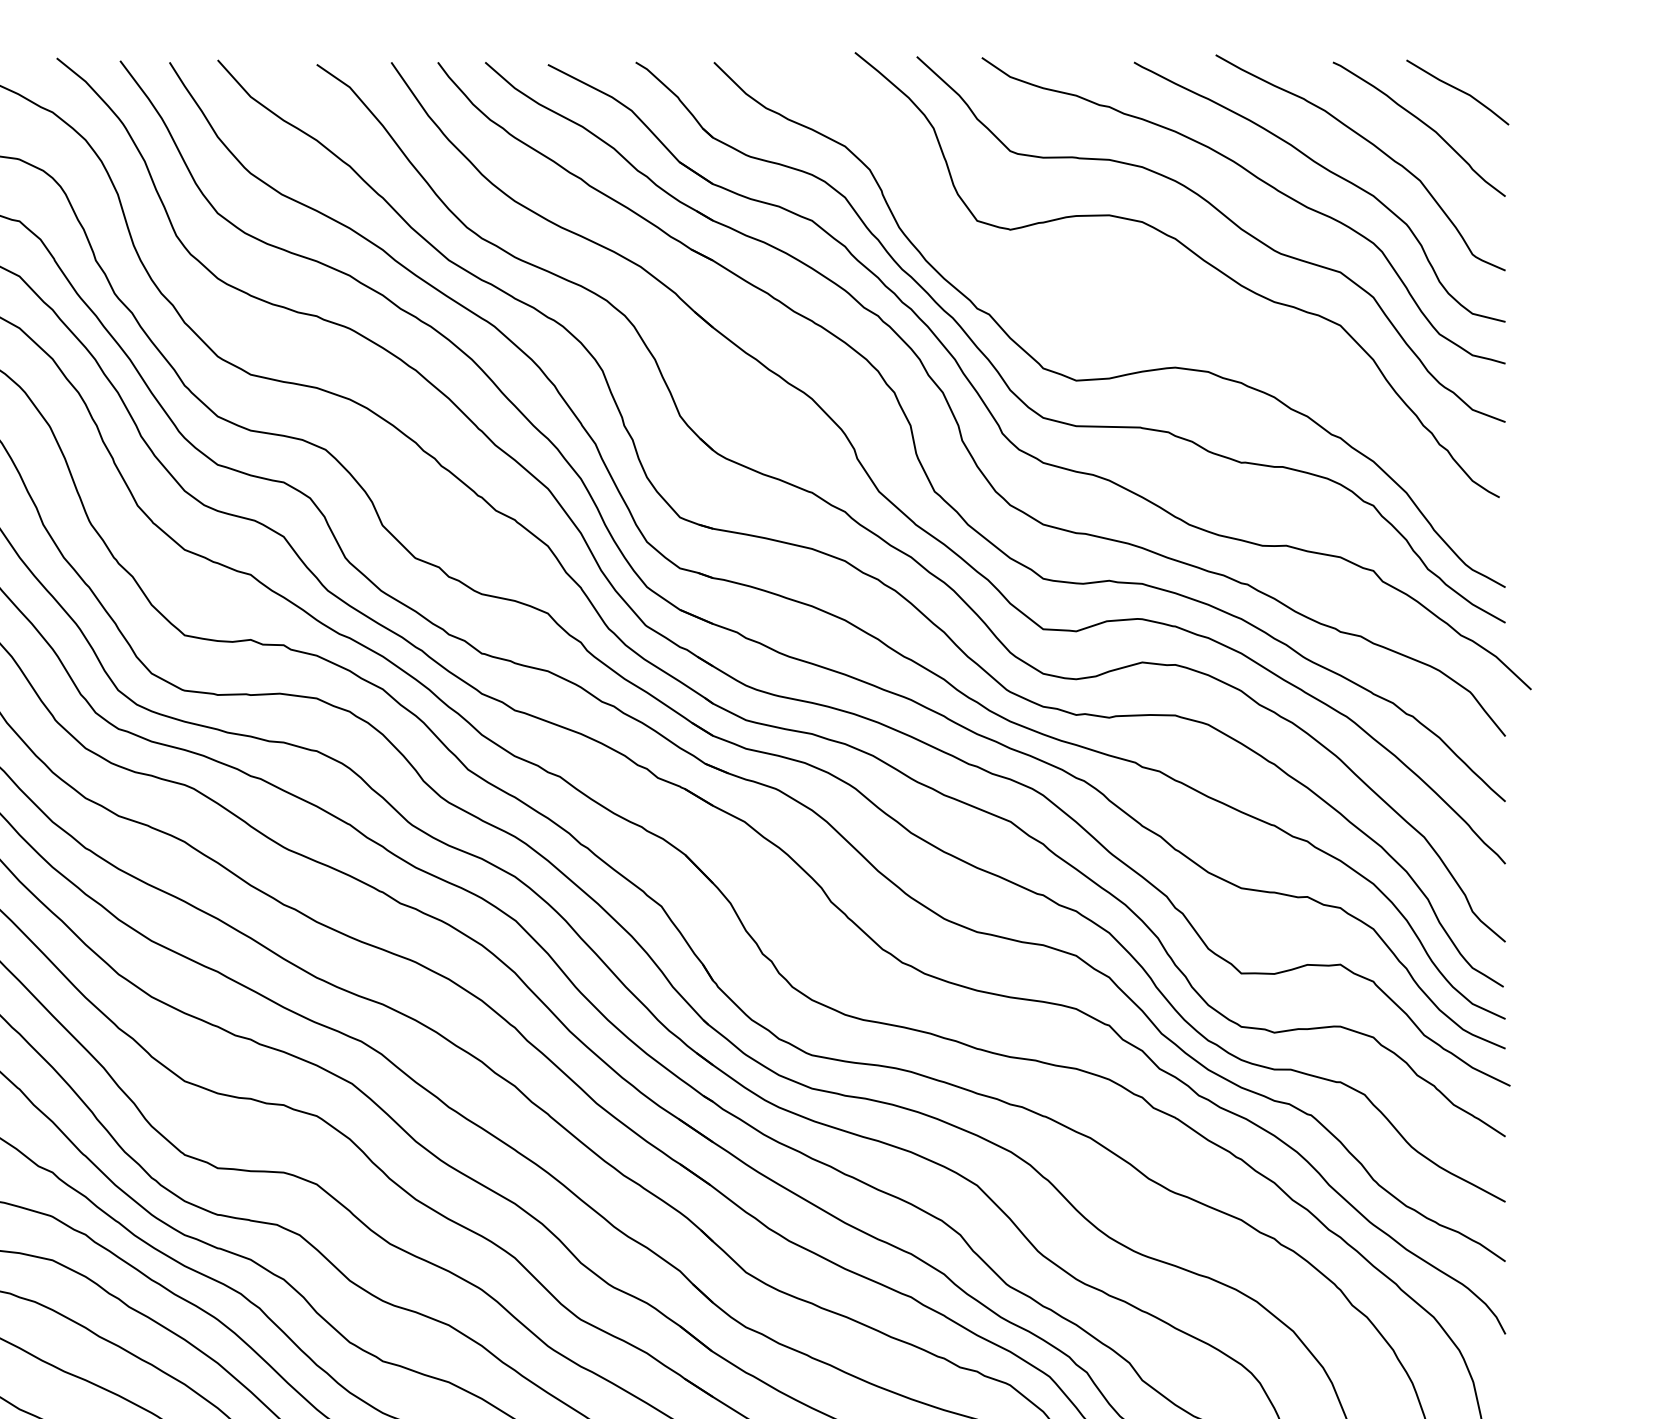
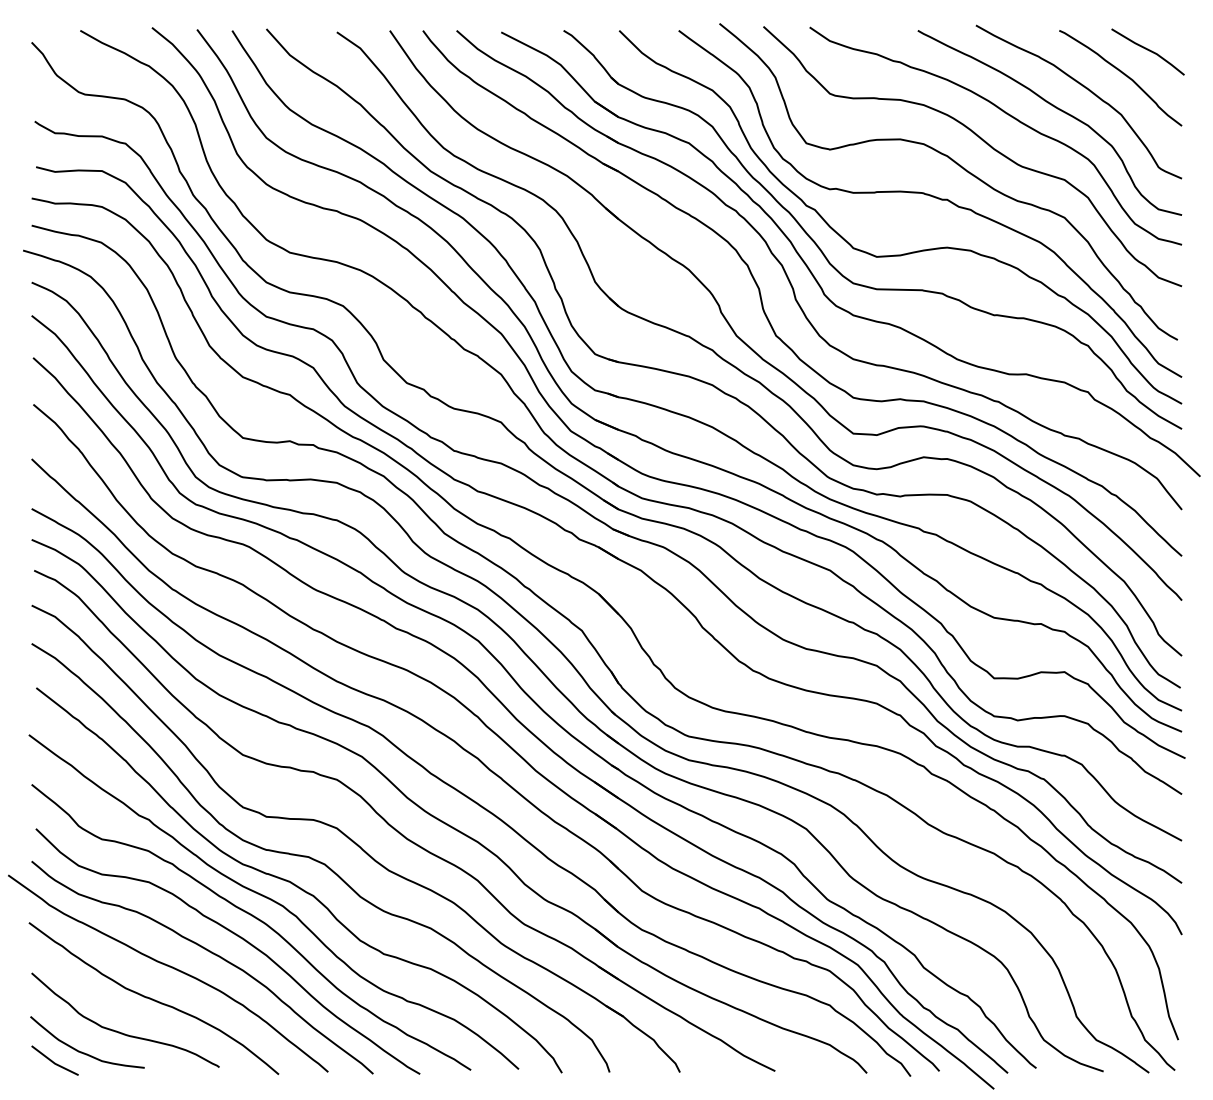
curve: (1154, 297) -> (932, 197), added

